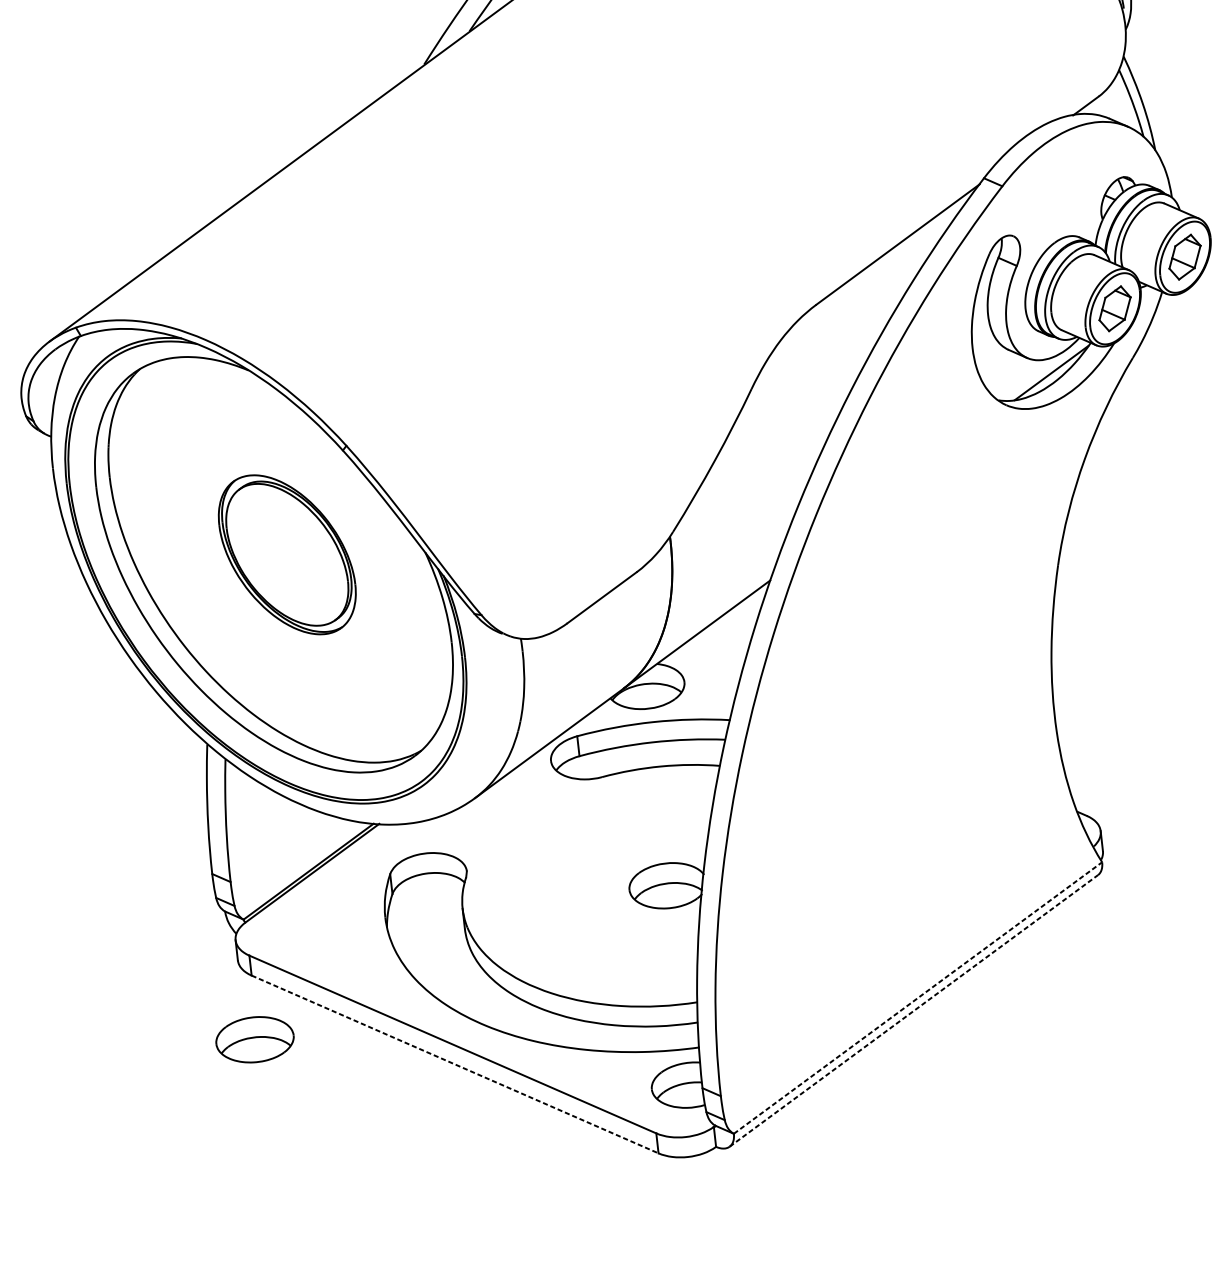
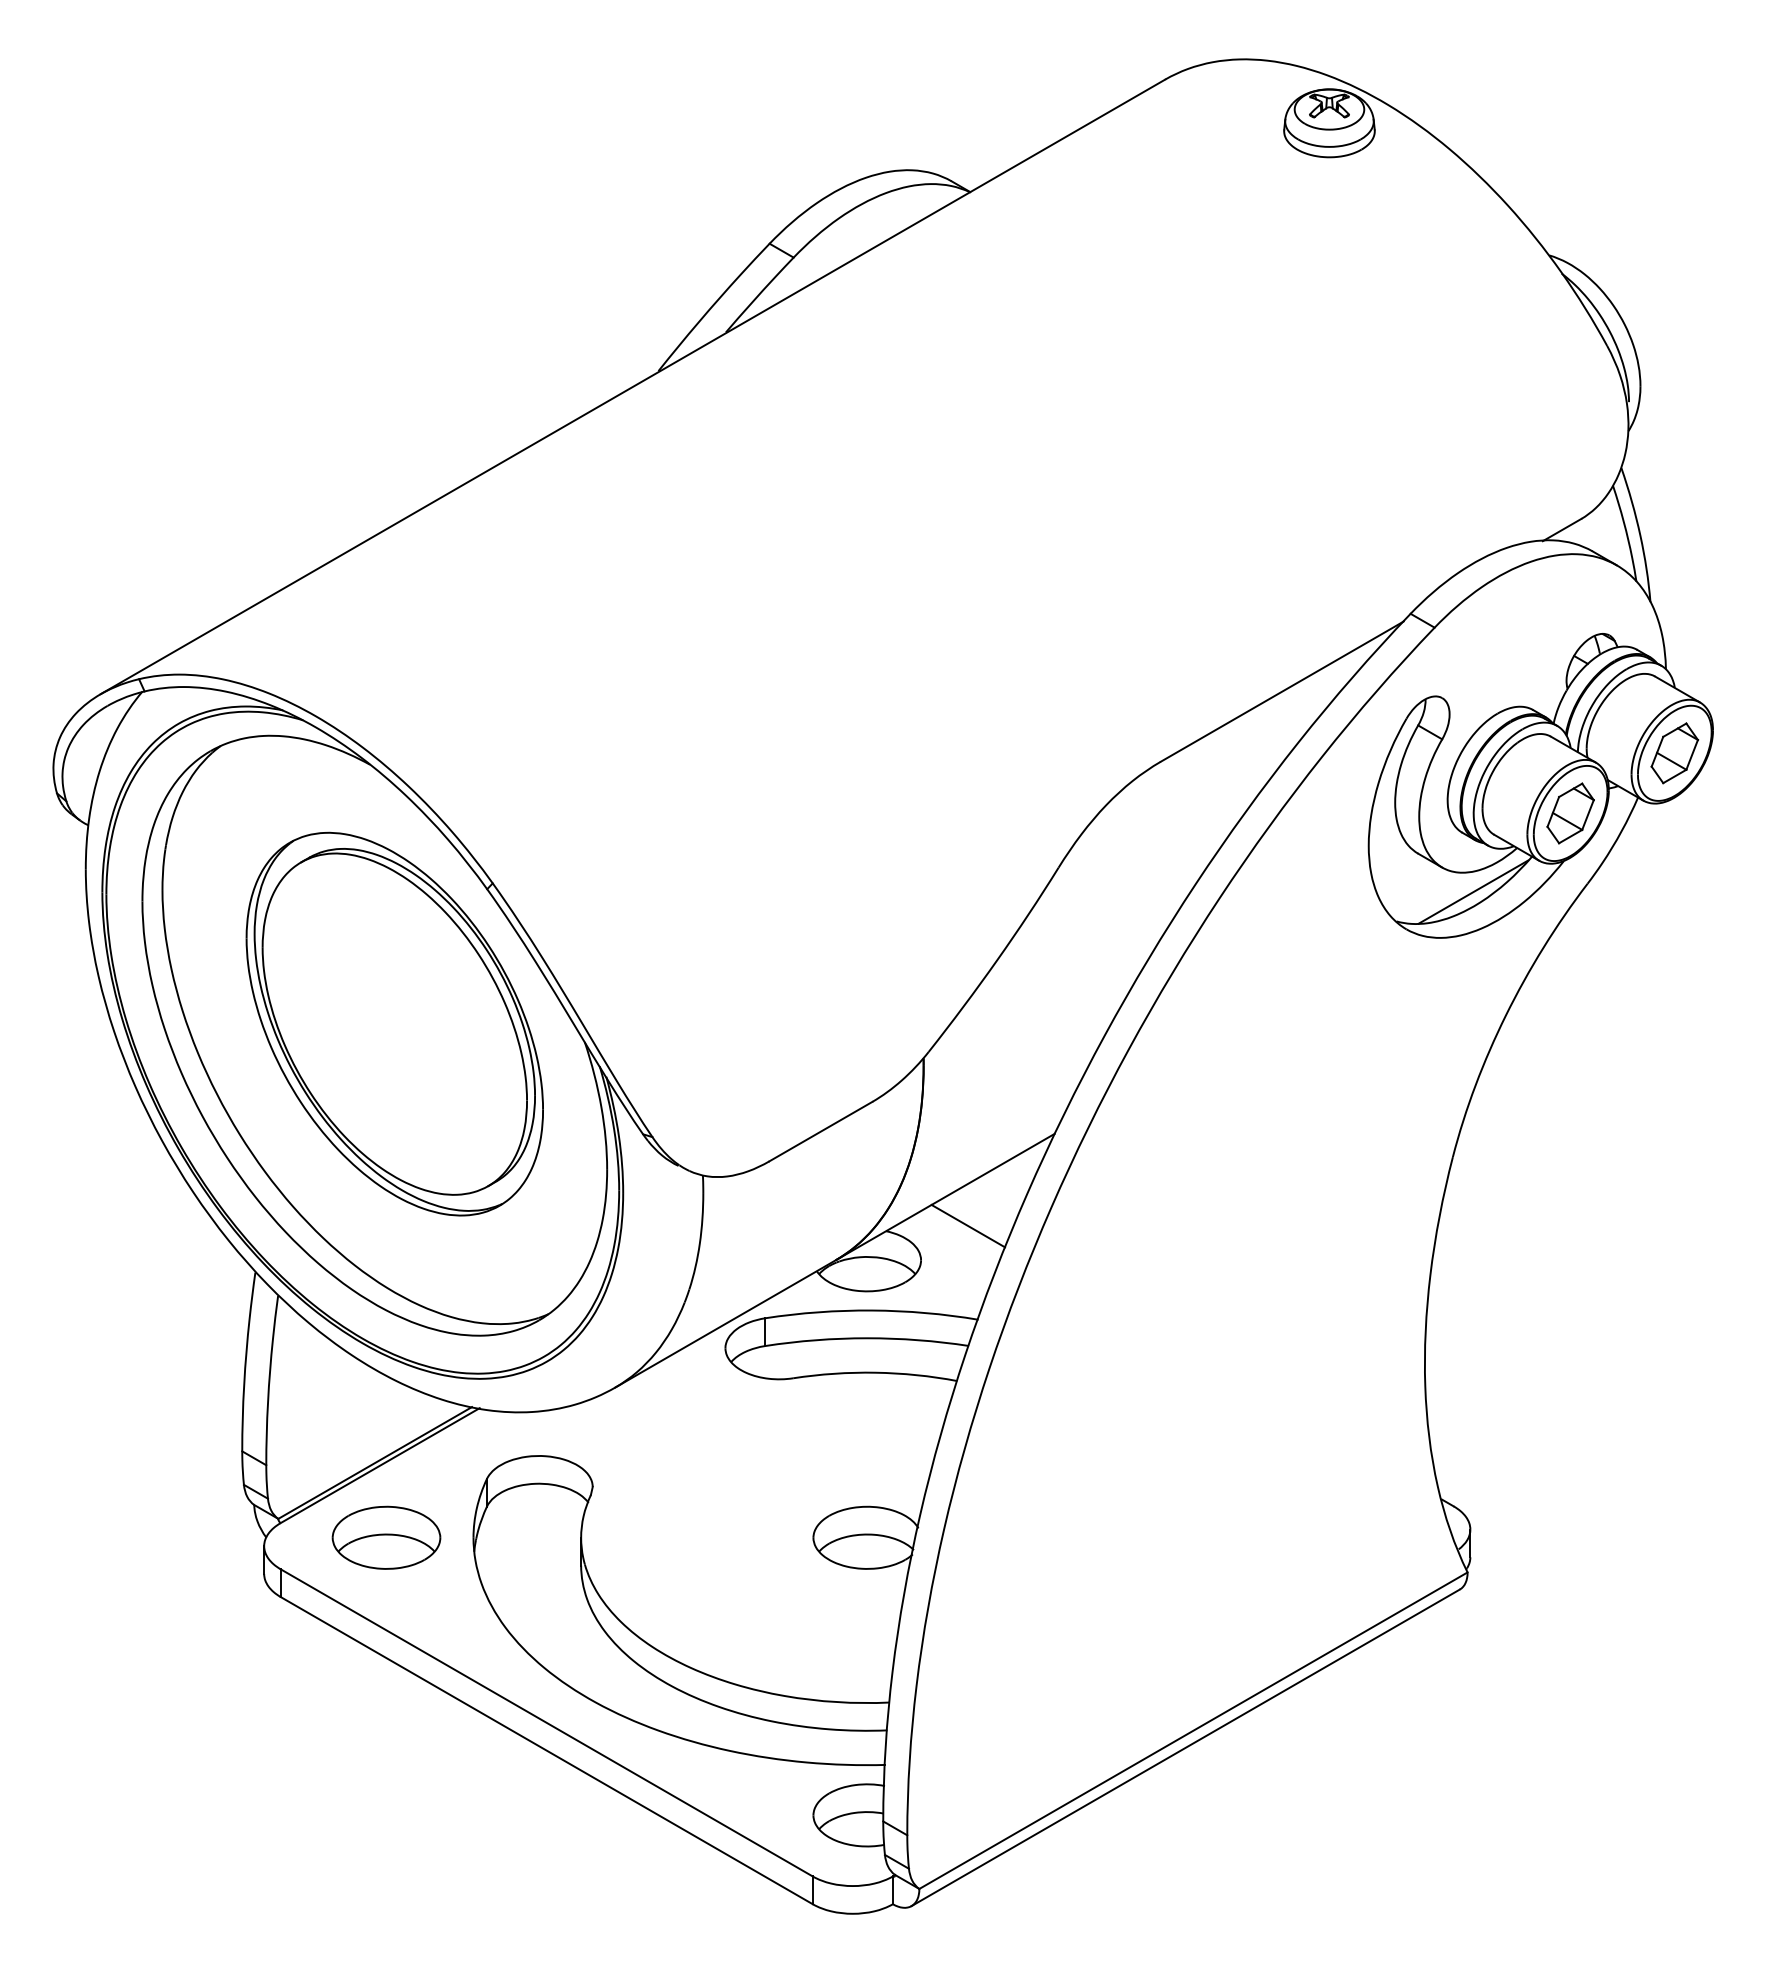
part: (287, 554) -> (394, 1023), size x1.67
line: (715, 653) -> (968, 1225), added
line: (918, 997) -> (1193, 1730), dashed -> solid
line: (913, 1010) -> (1185, 1747), dashed -> solid
part: (255, 1039) -> (386, 1537), moved
line: (455, 1064) -> (547, 1750), dashed -> solid

